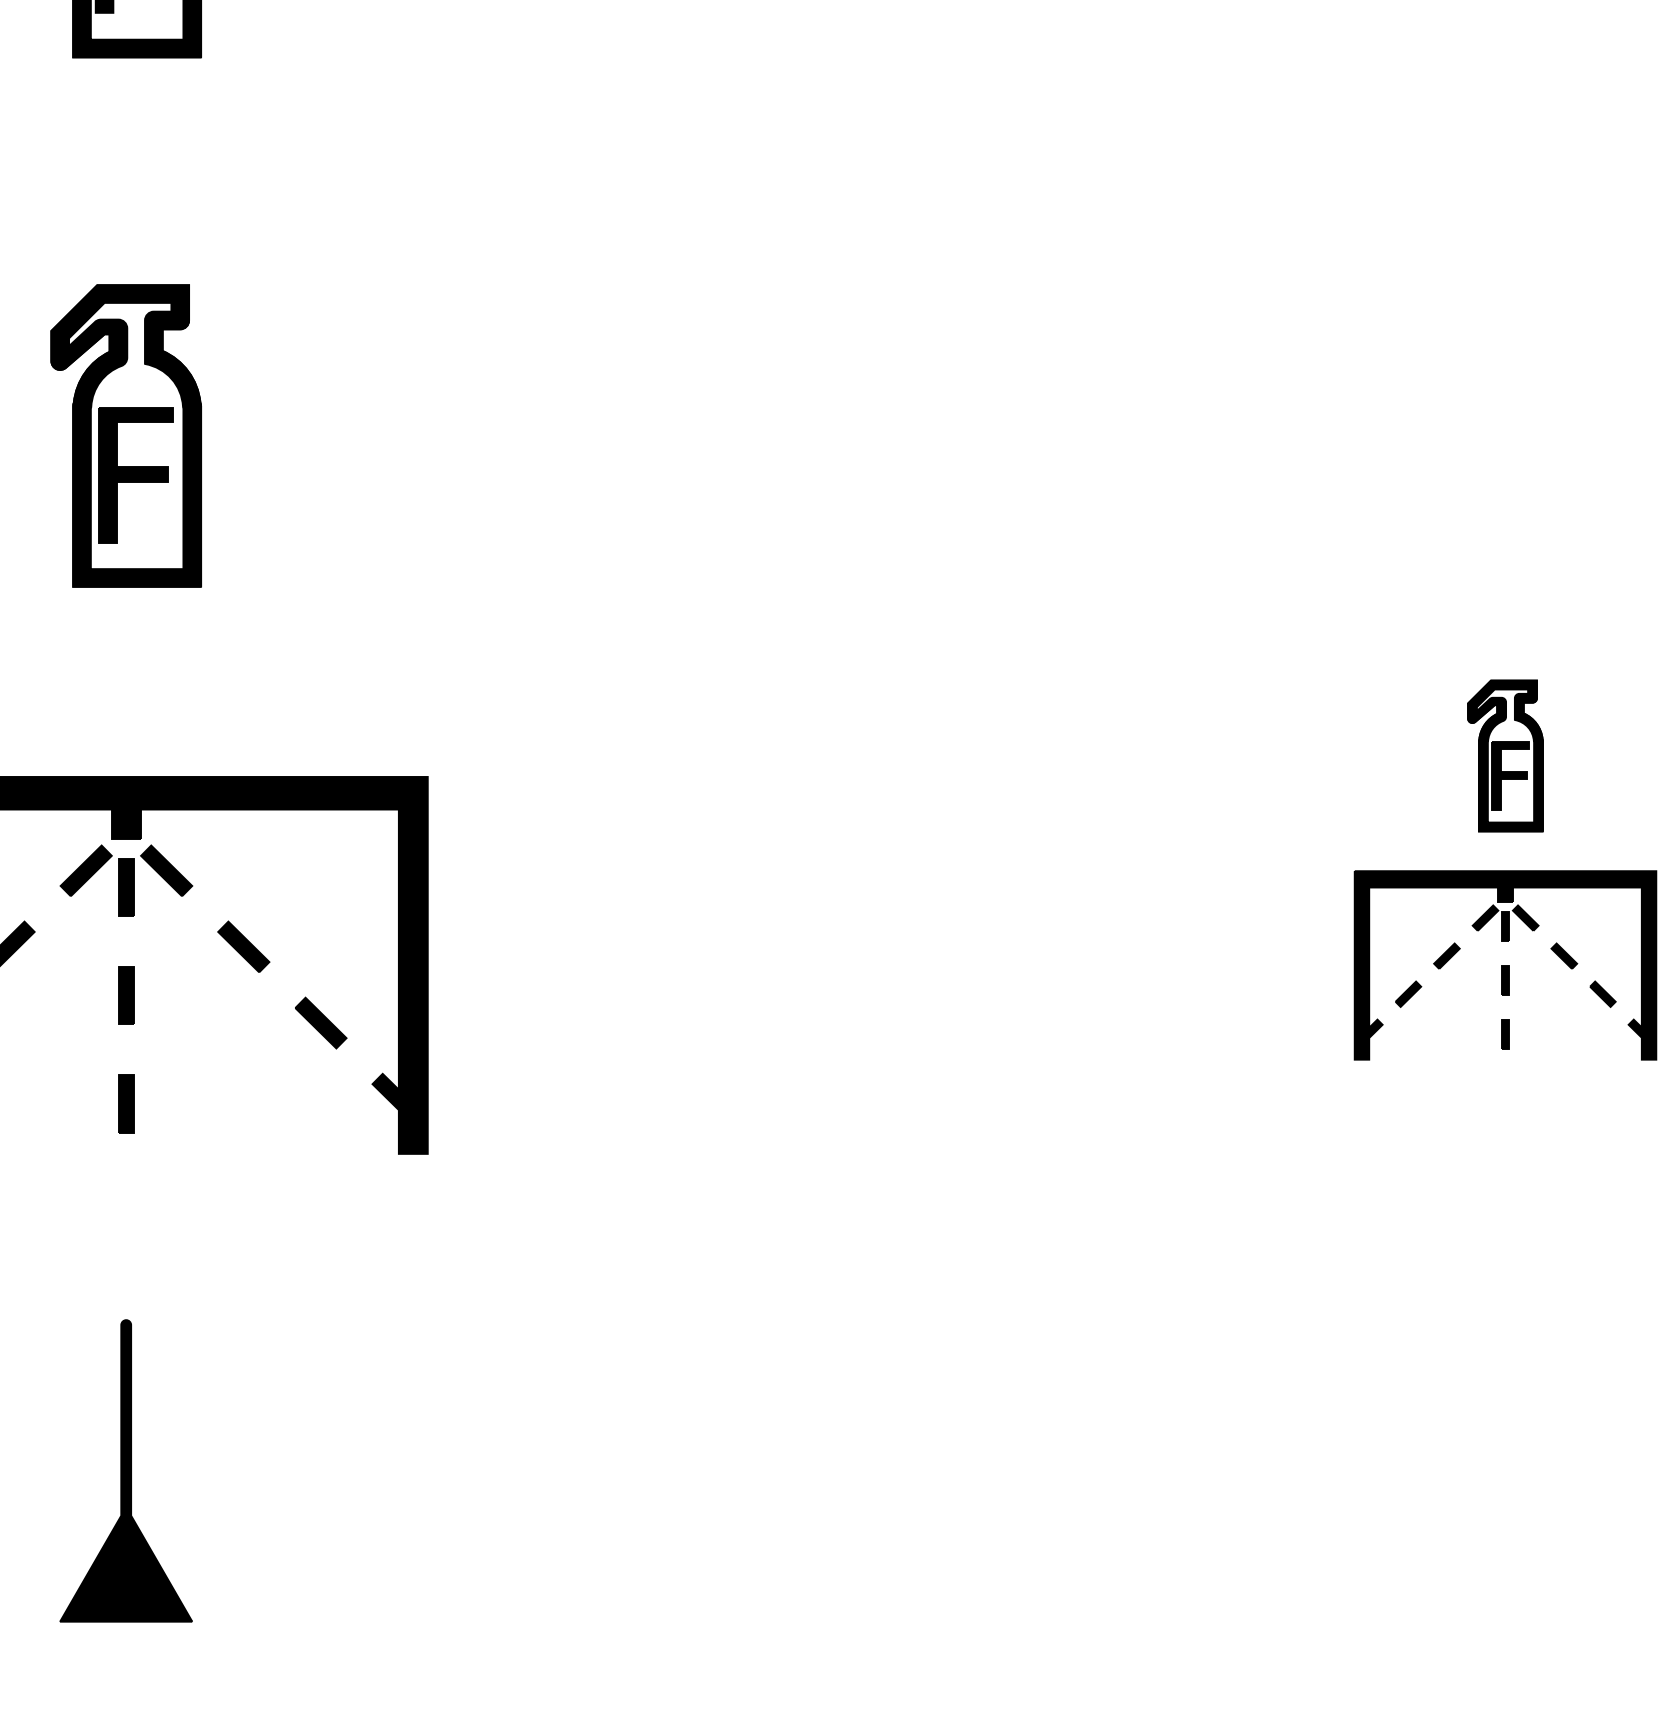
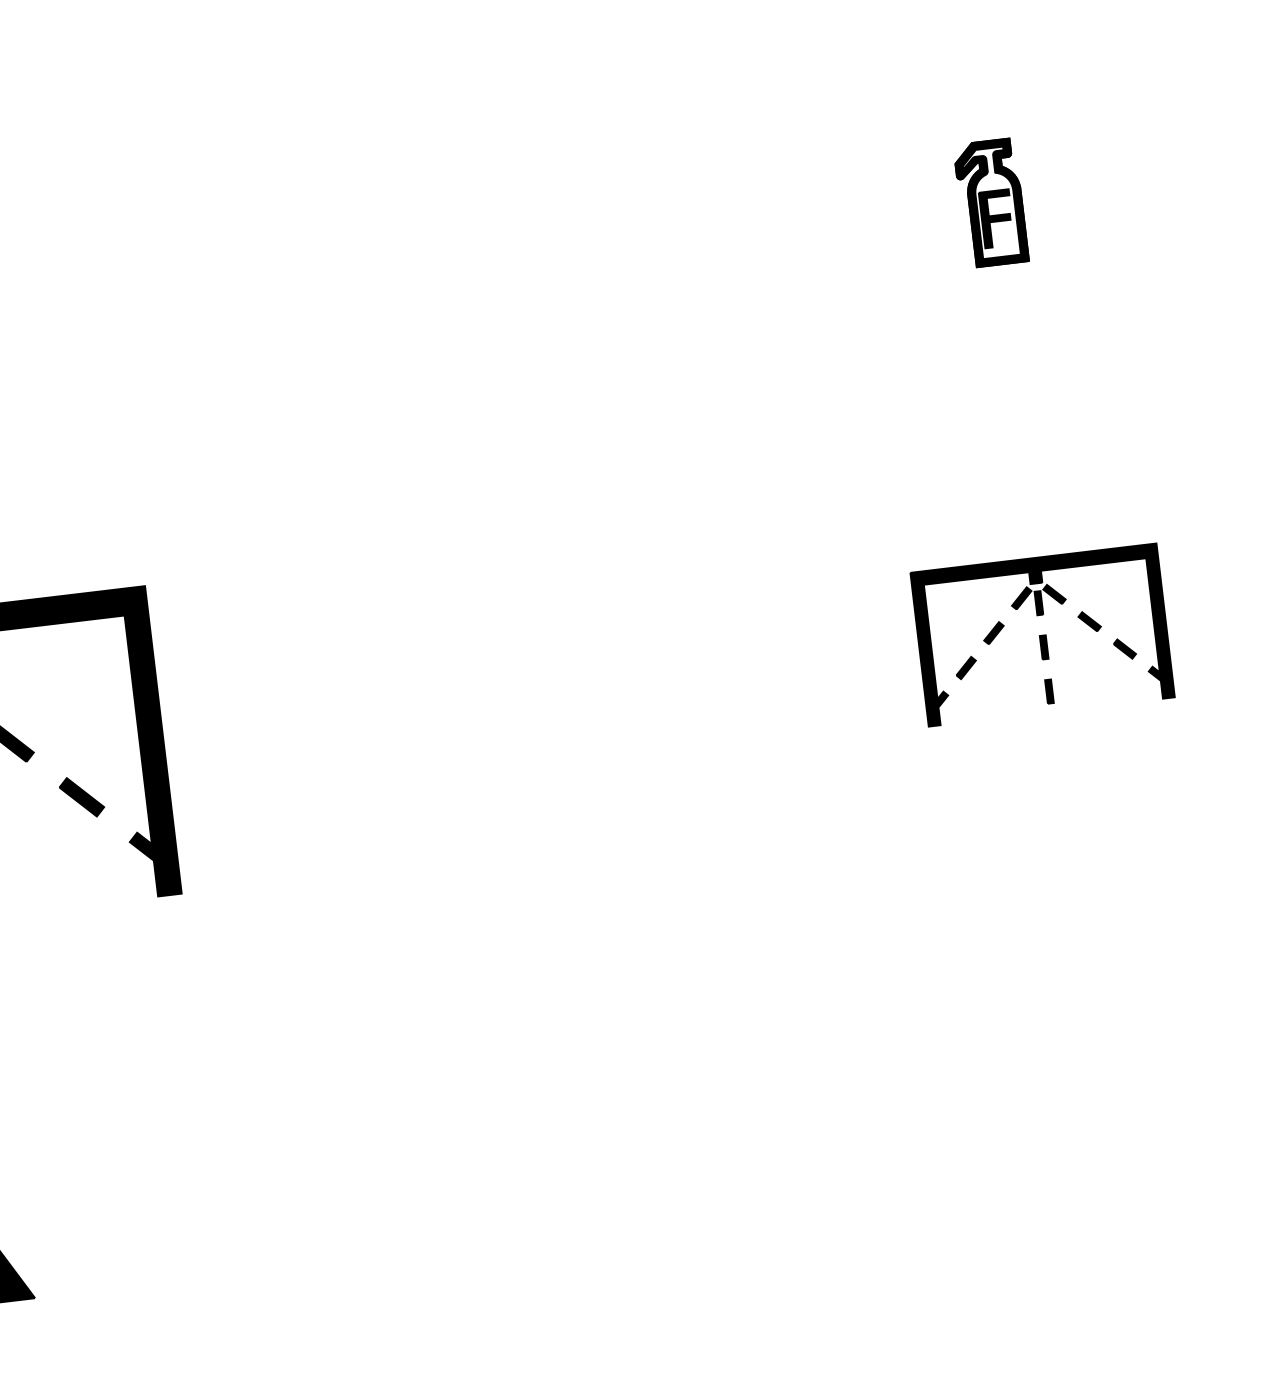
part: (1505, 755) -> (991, 202), moved

